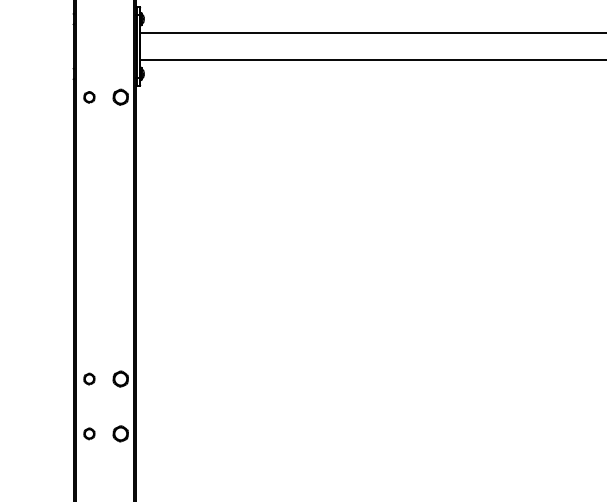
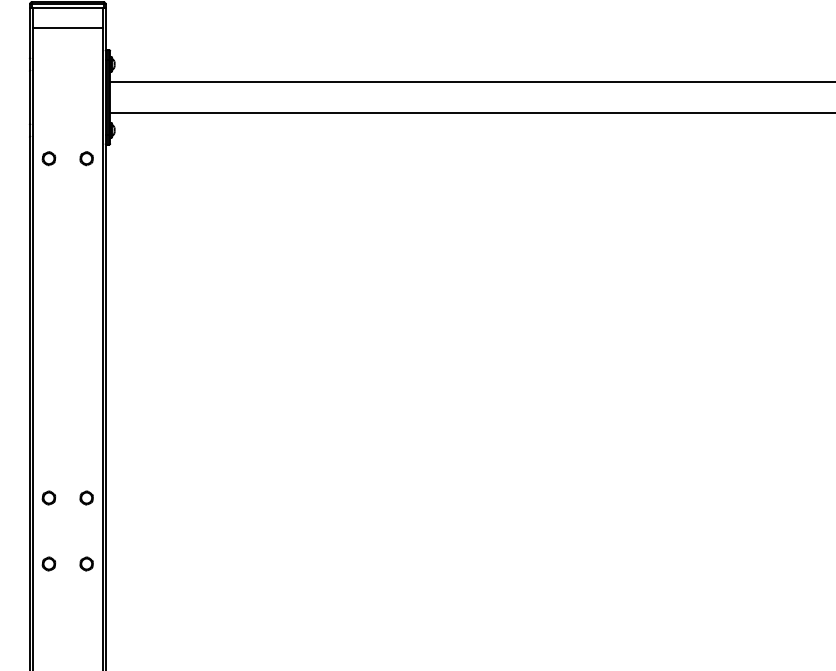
part: (120, 97) -> (86, 158), size x0.71
part: (120, 378) -> (86, 497), size x0.71
part: (120, 433) -> (86, 563), size x0.71

